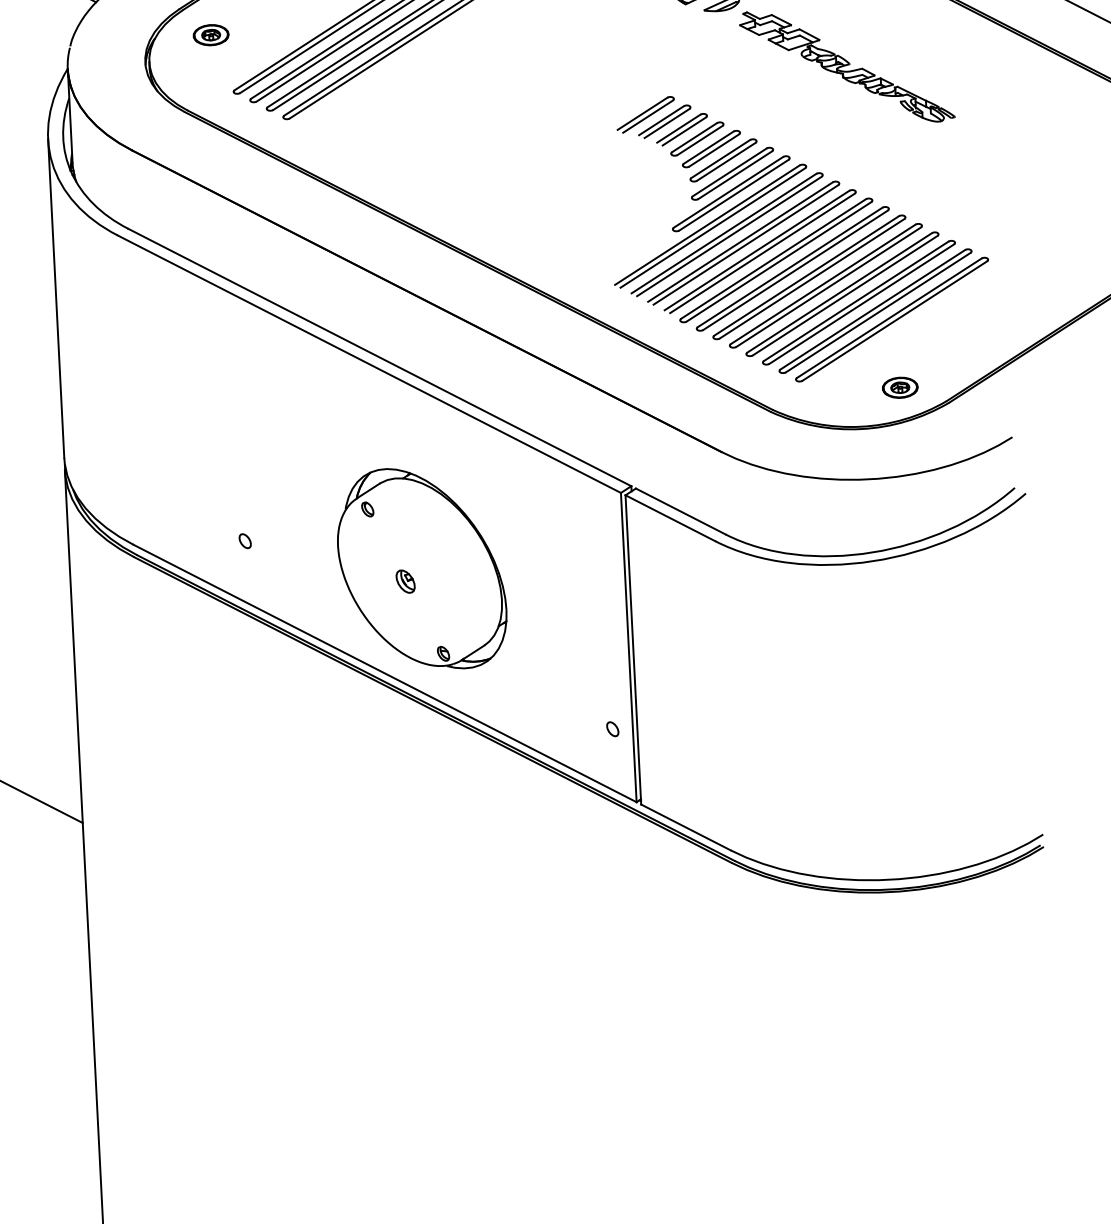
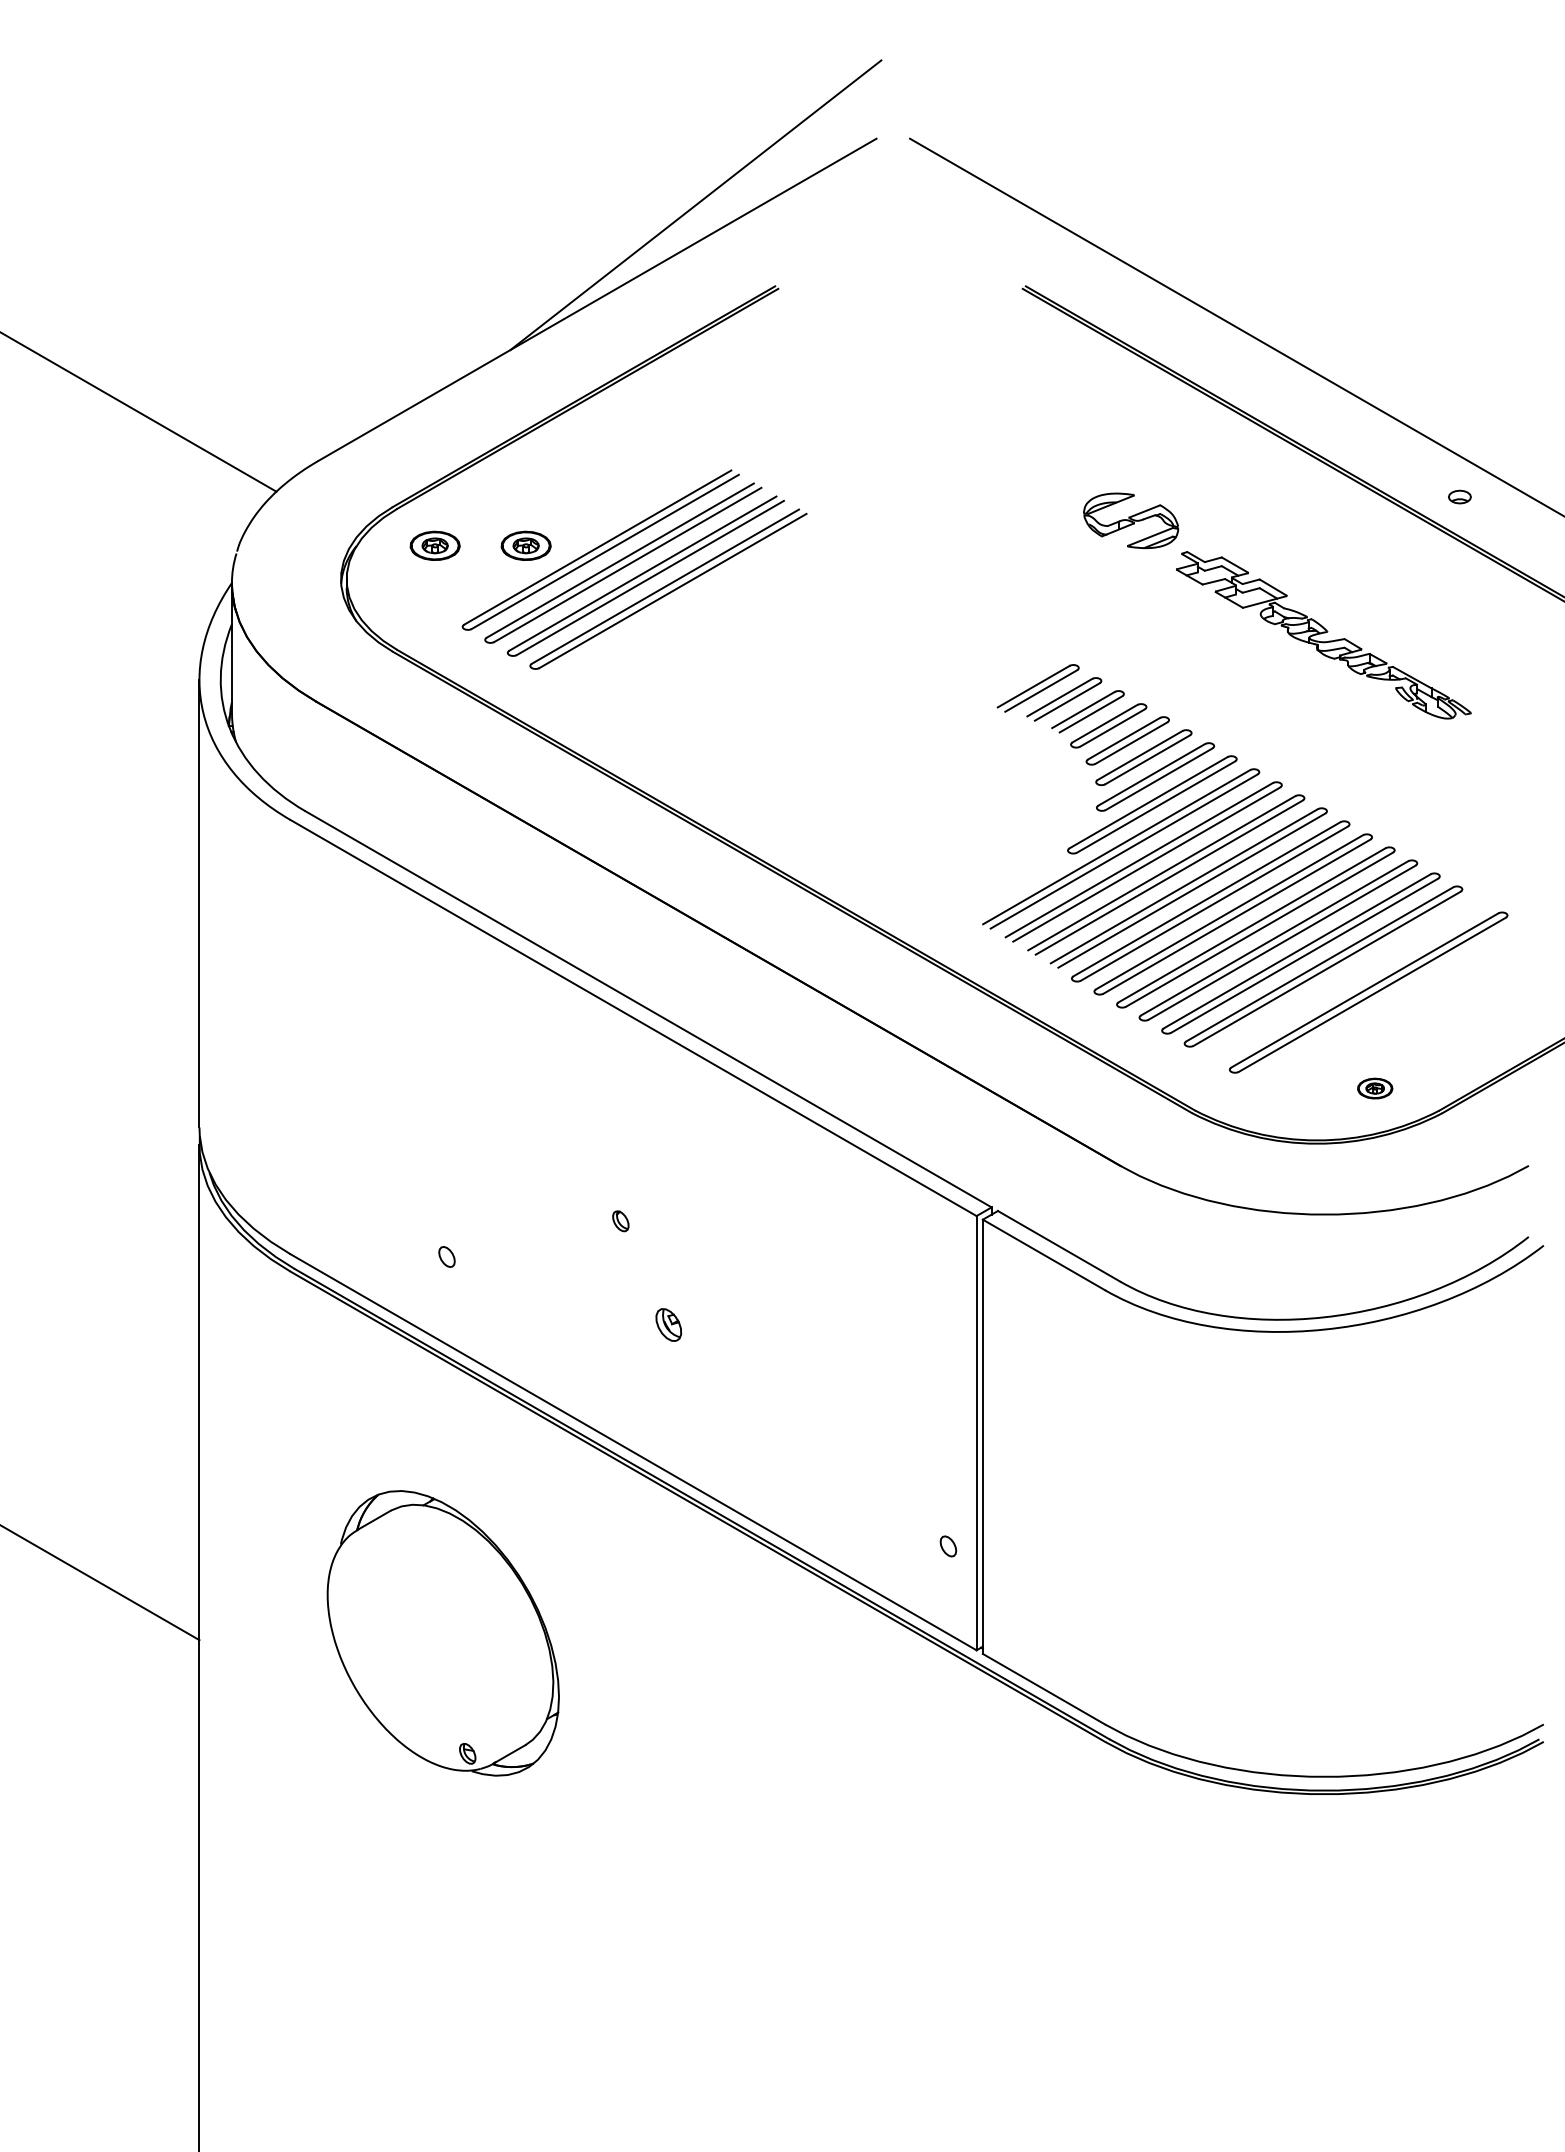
part: (275, 31) -> (525, 545), added
part: (875, 311) -> (1345, 979), removed
part: (899, 387) -> (1374, 1088), size x0.7
part: (421, 569) -> (442, 1633), moved

